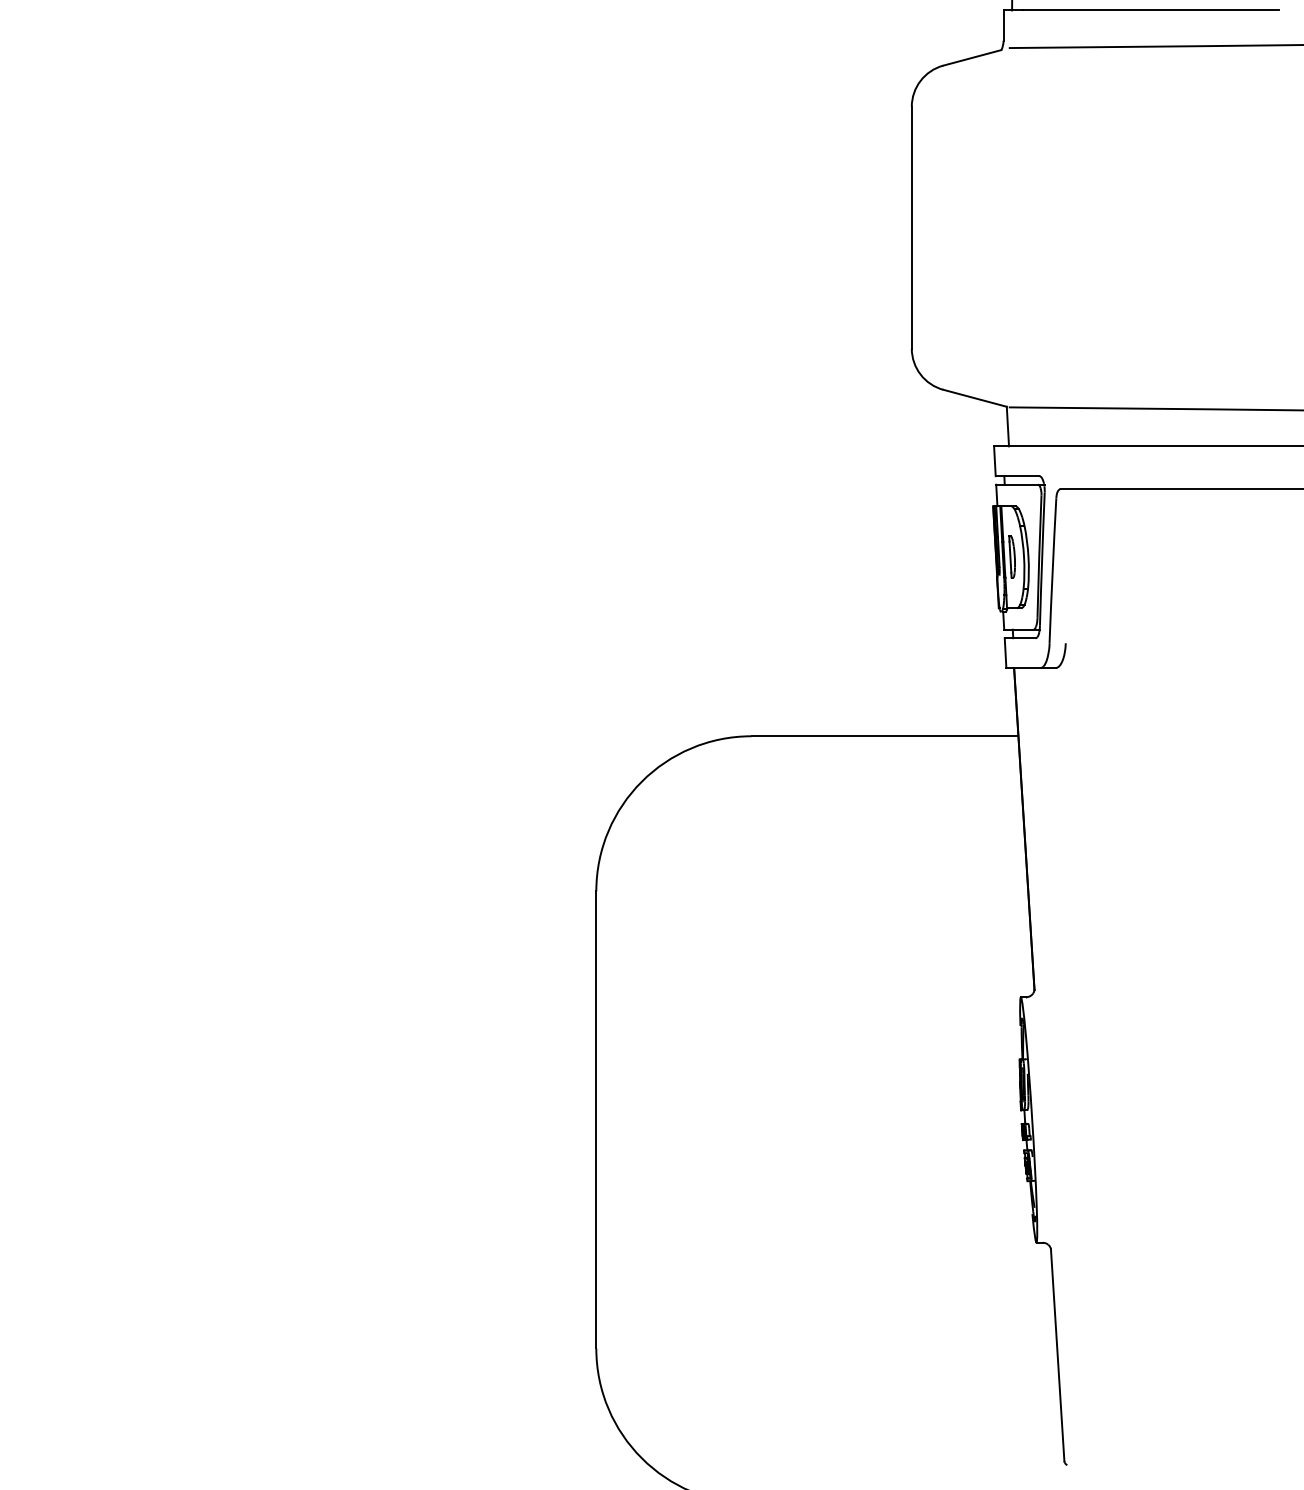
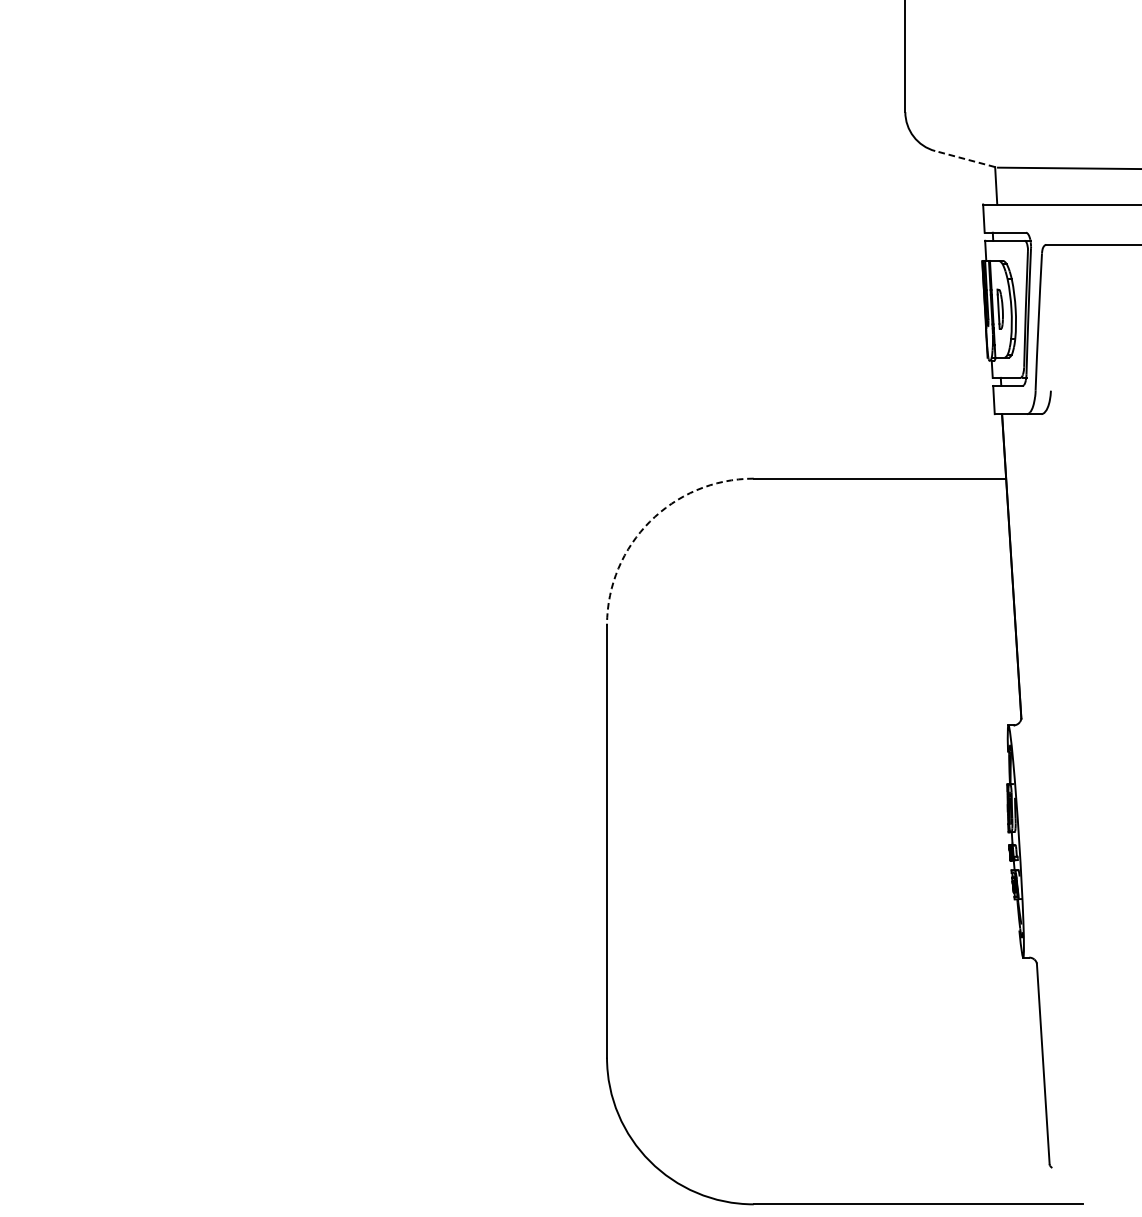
line: (975, 398) -> (965, 159), solid -> dashed
arc: (641, 781) -> (649, 521), solid -> dashed

